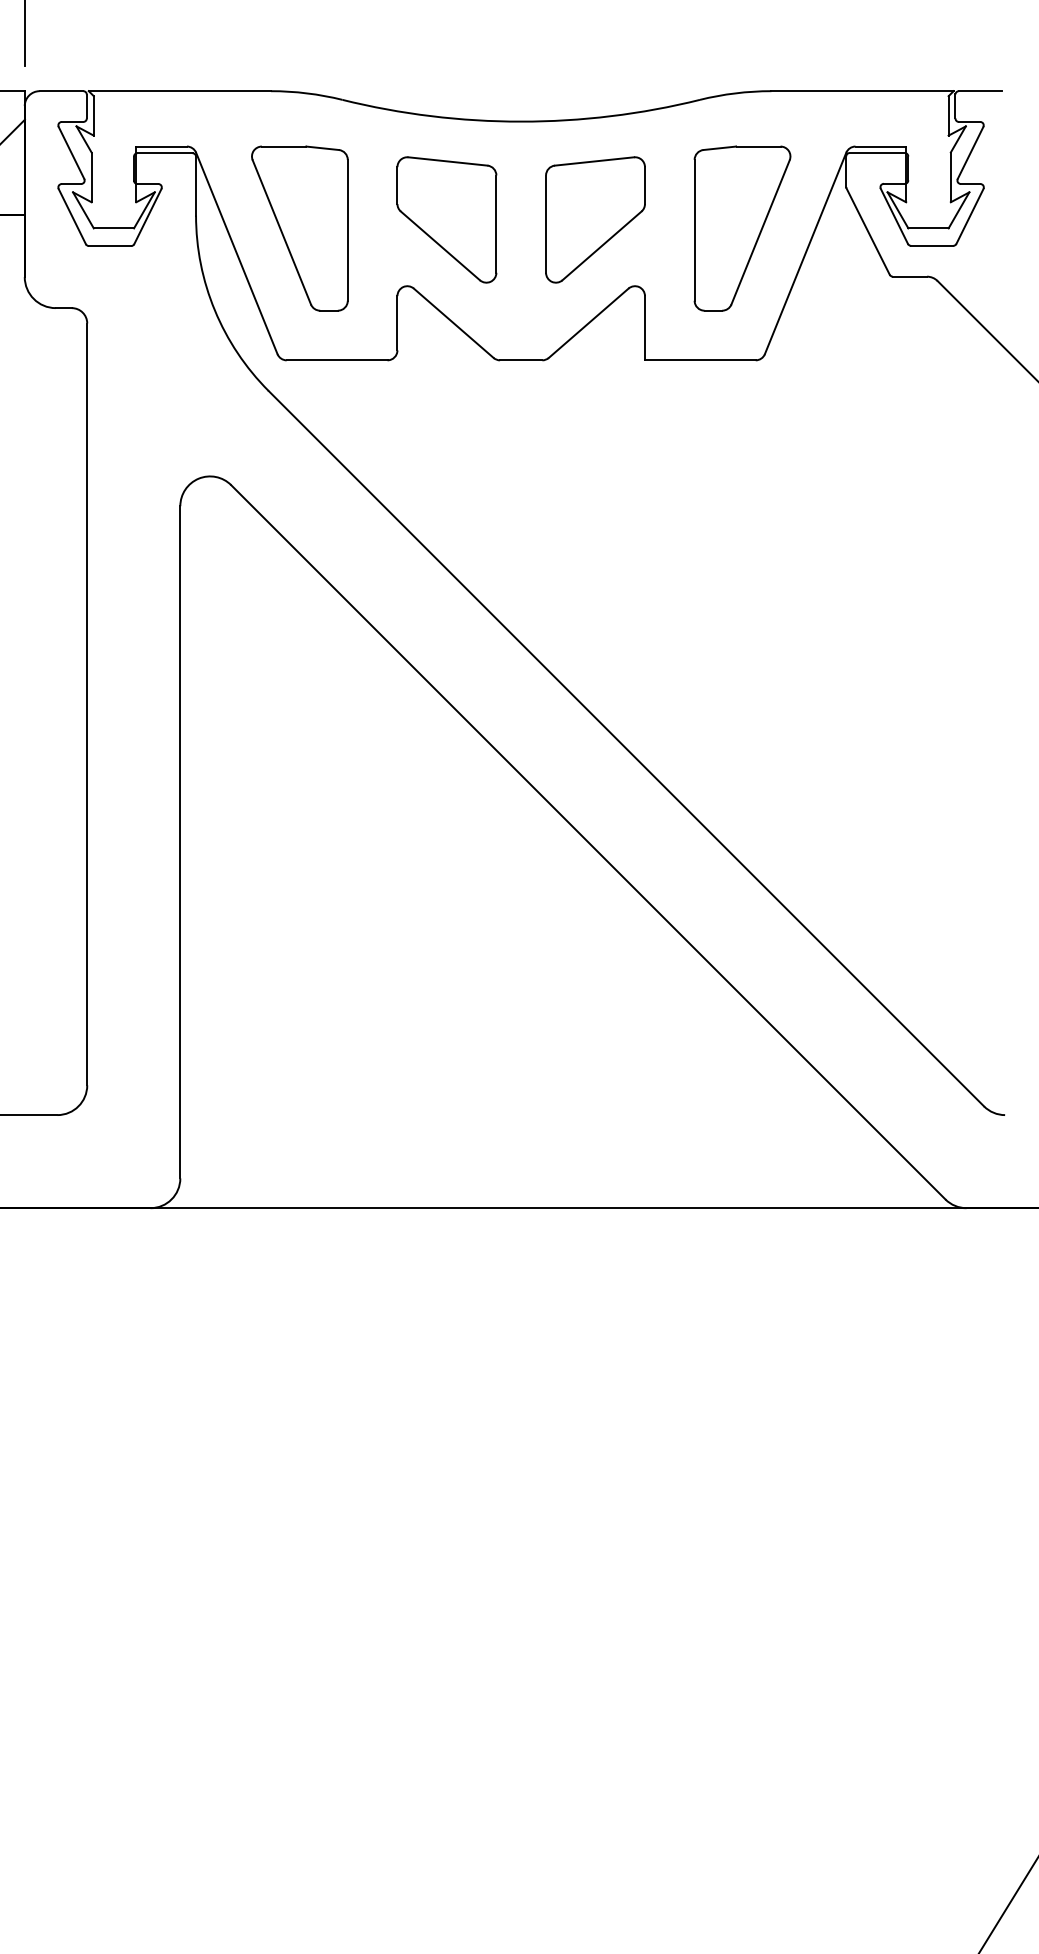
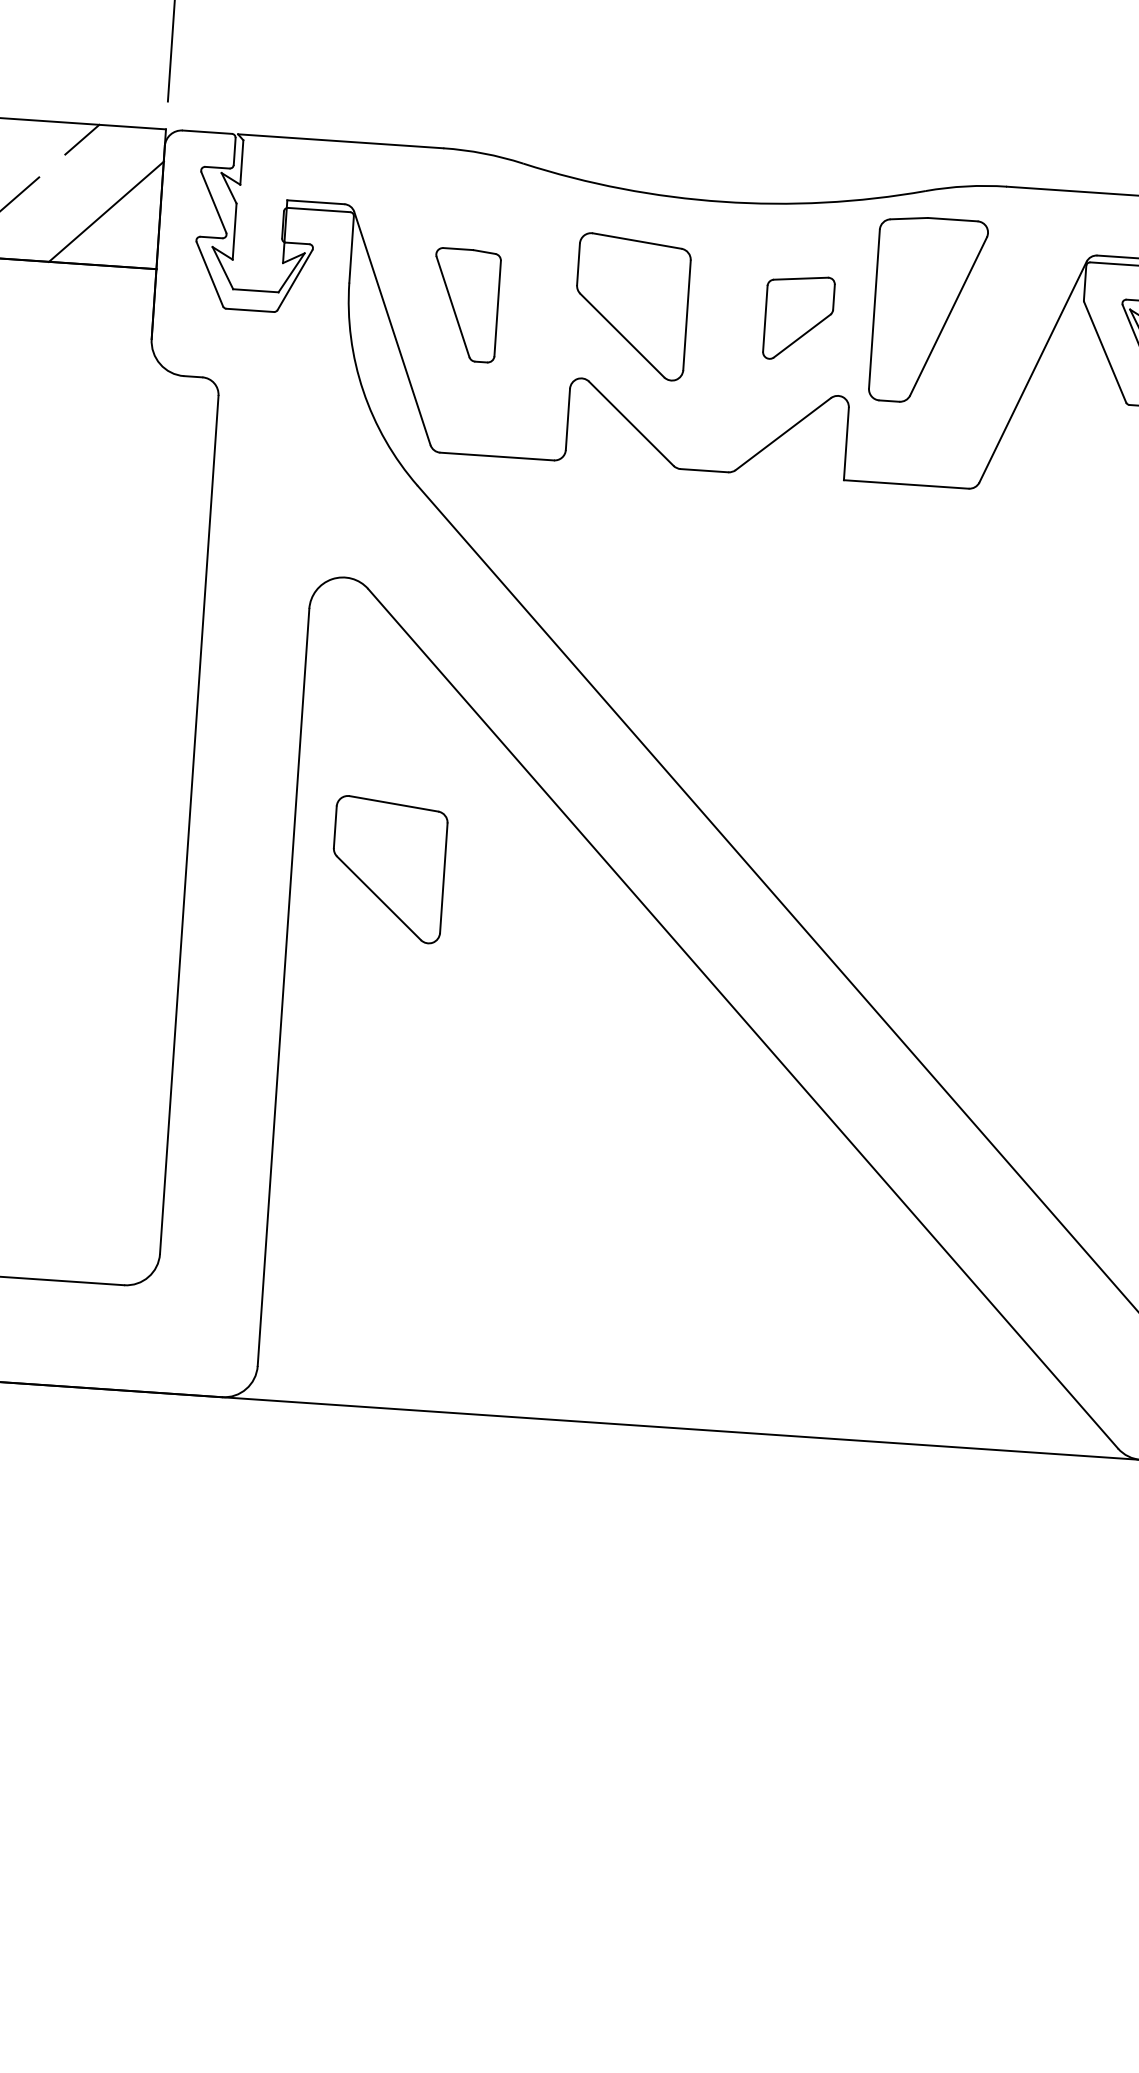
part: (595, 219) -> (798, 317), size x0.6
part: (299, 228) -> (464, 305), size x0.6
part: (742, 228) -> (928, 310), moved
part: (265, 731) -> (387, 869), added

